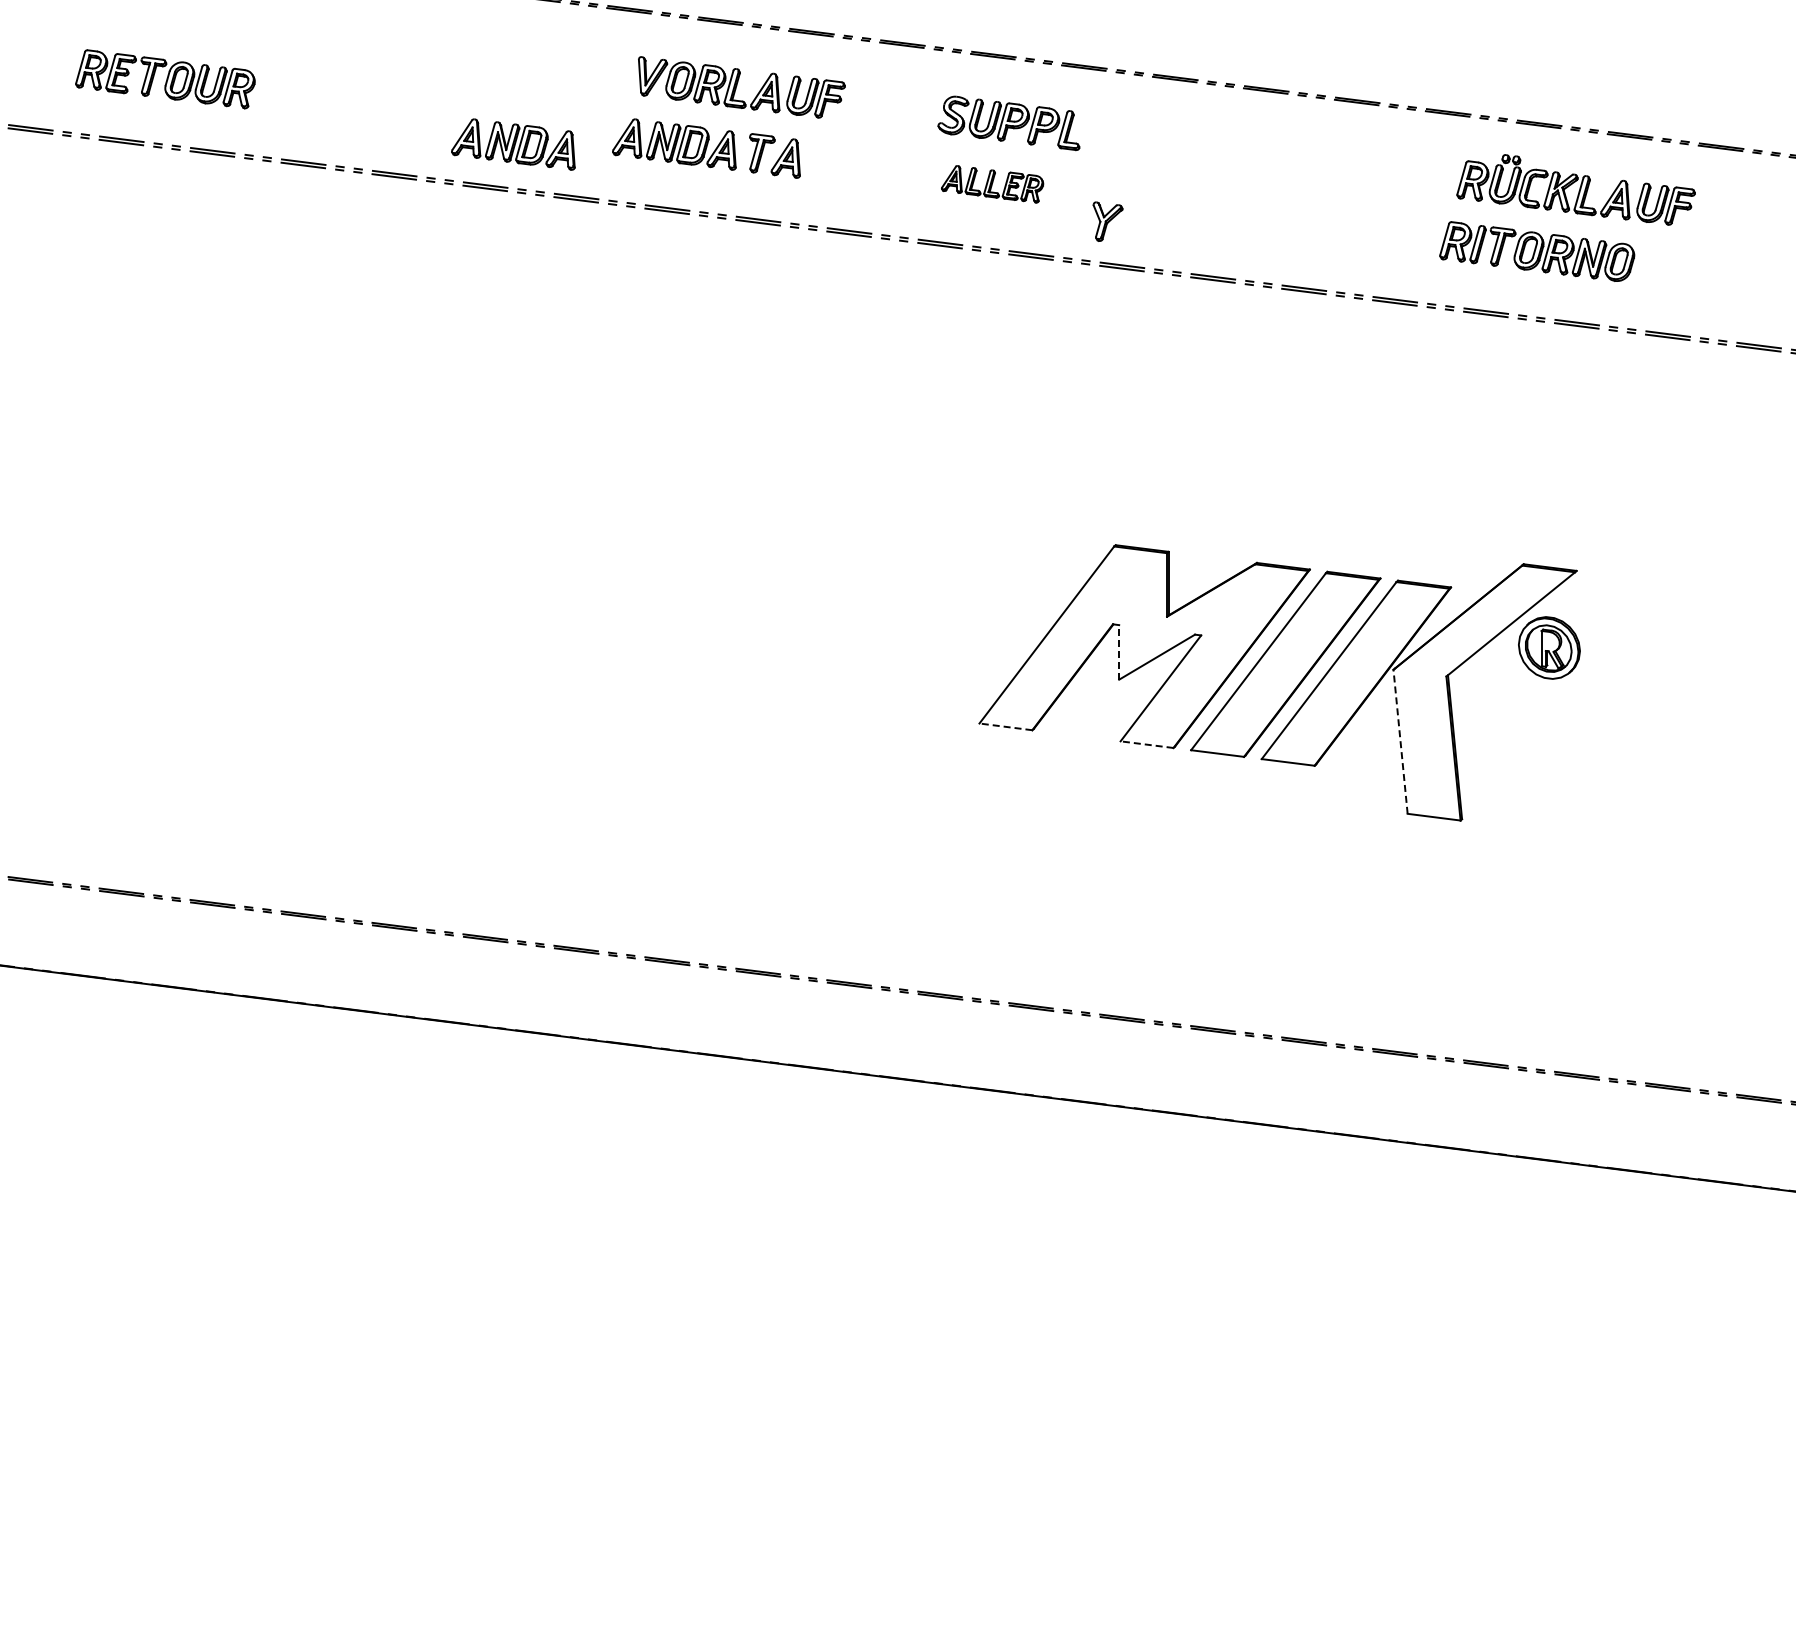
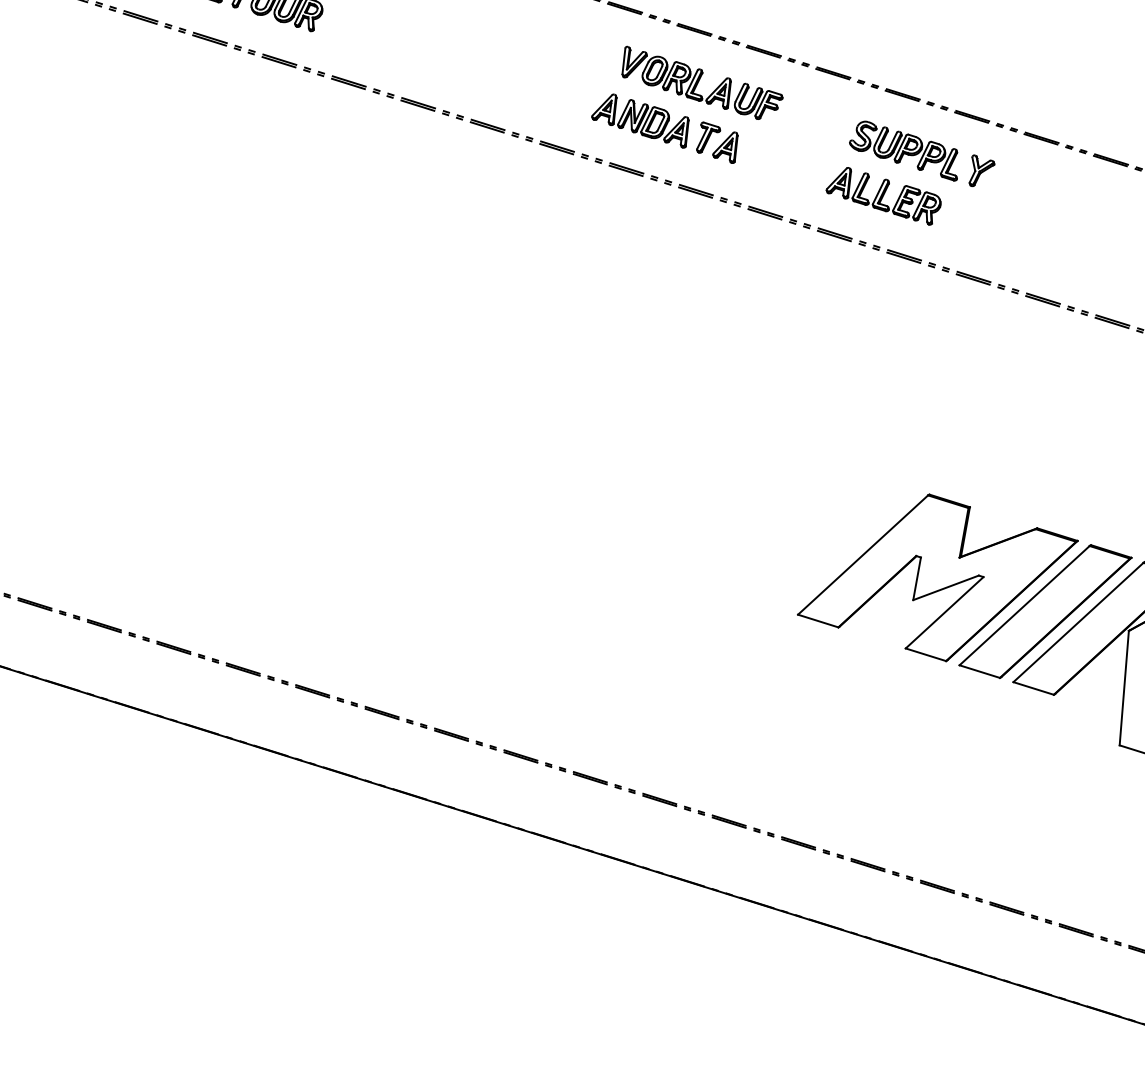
part: (513, 144) -> (515, 97), removed
part: (992, 184) -> (883, 195), size x1.43
part: (1107, 221) -> (980, 171), moved
line: (1119, 651) -> (917, 578), dashed -> solid
line: (1005, 726) -> (817, 620), dashed -> solid
line: (1400, 741) -> (1124, 687), dashed -> solid
line: (1147, 744) -> (926, 654), dashed -> solid

